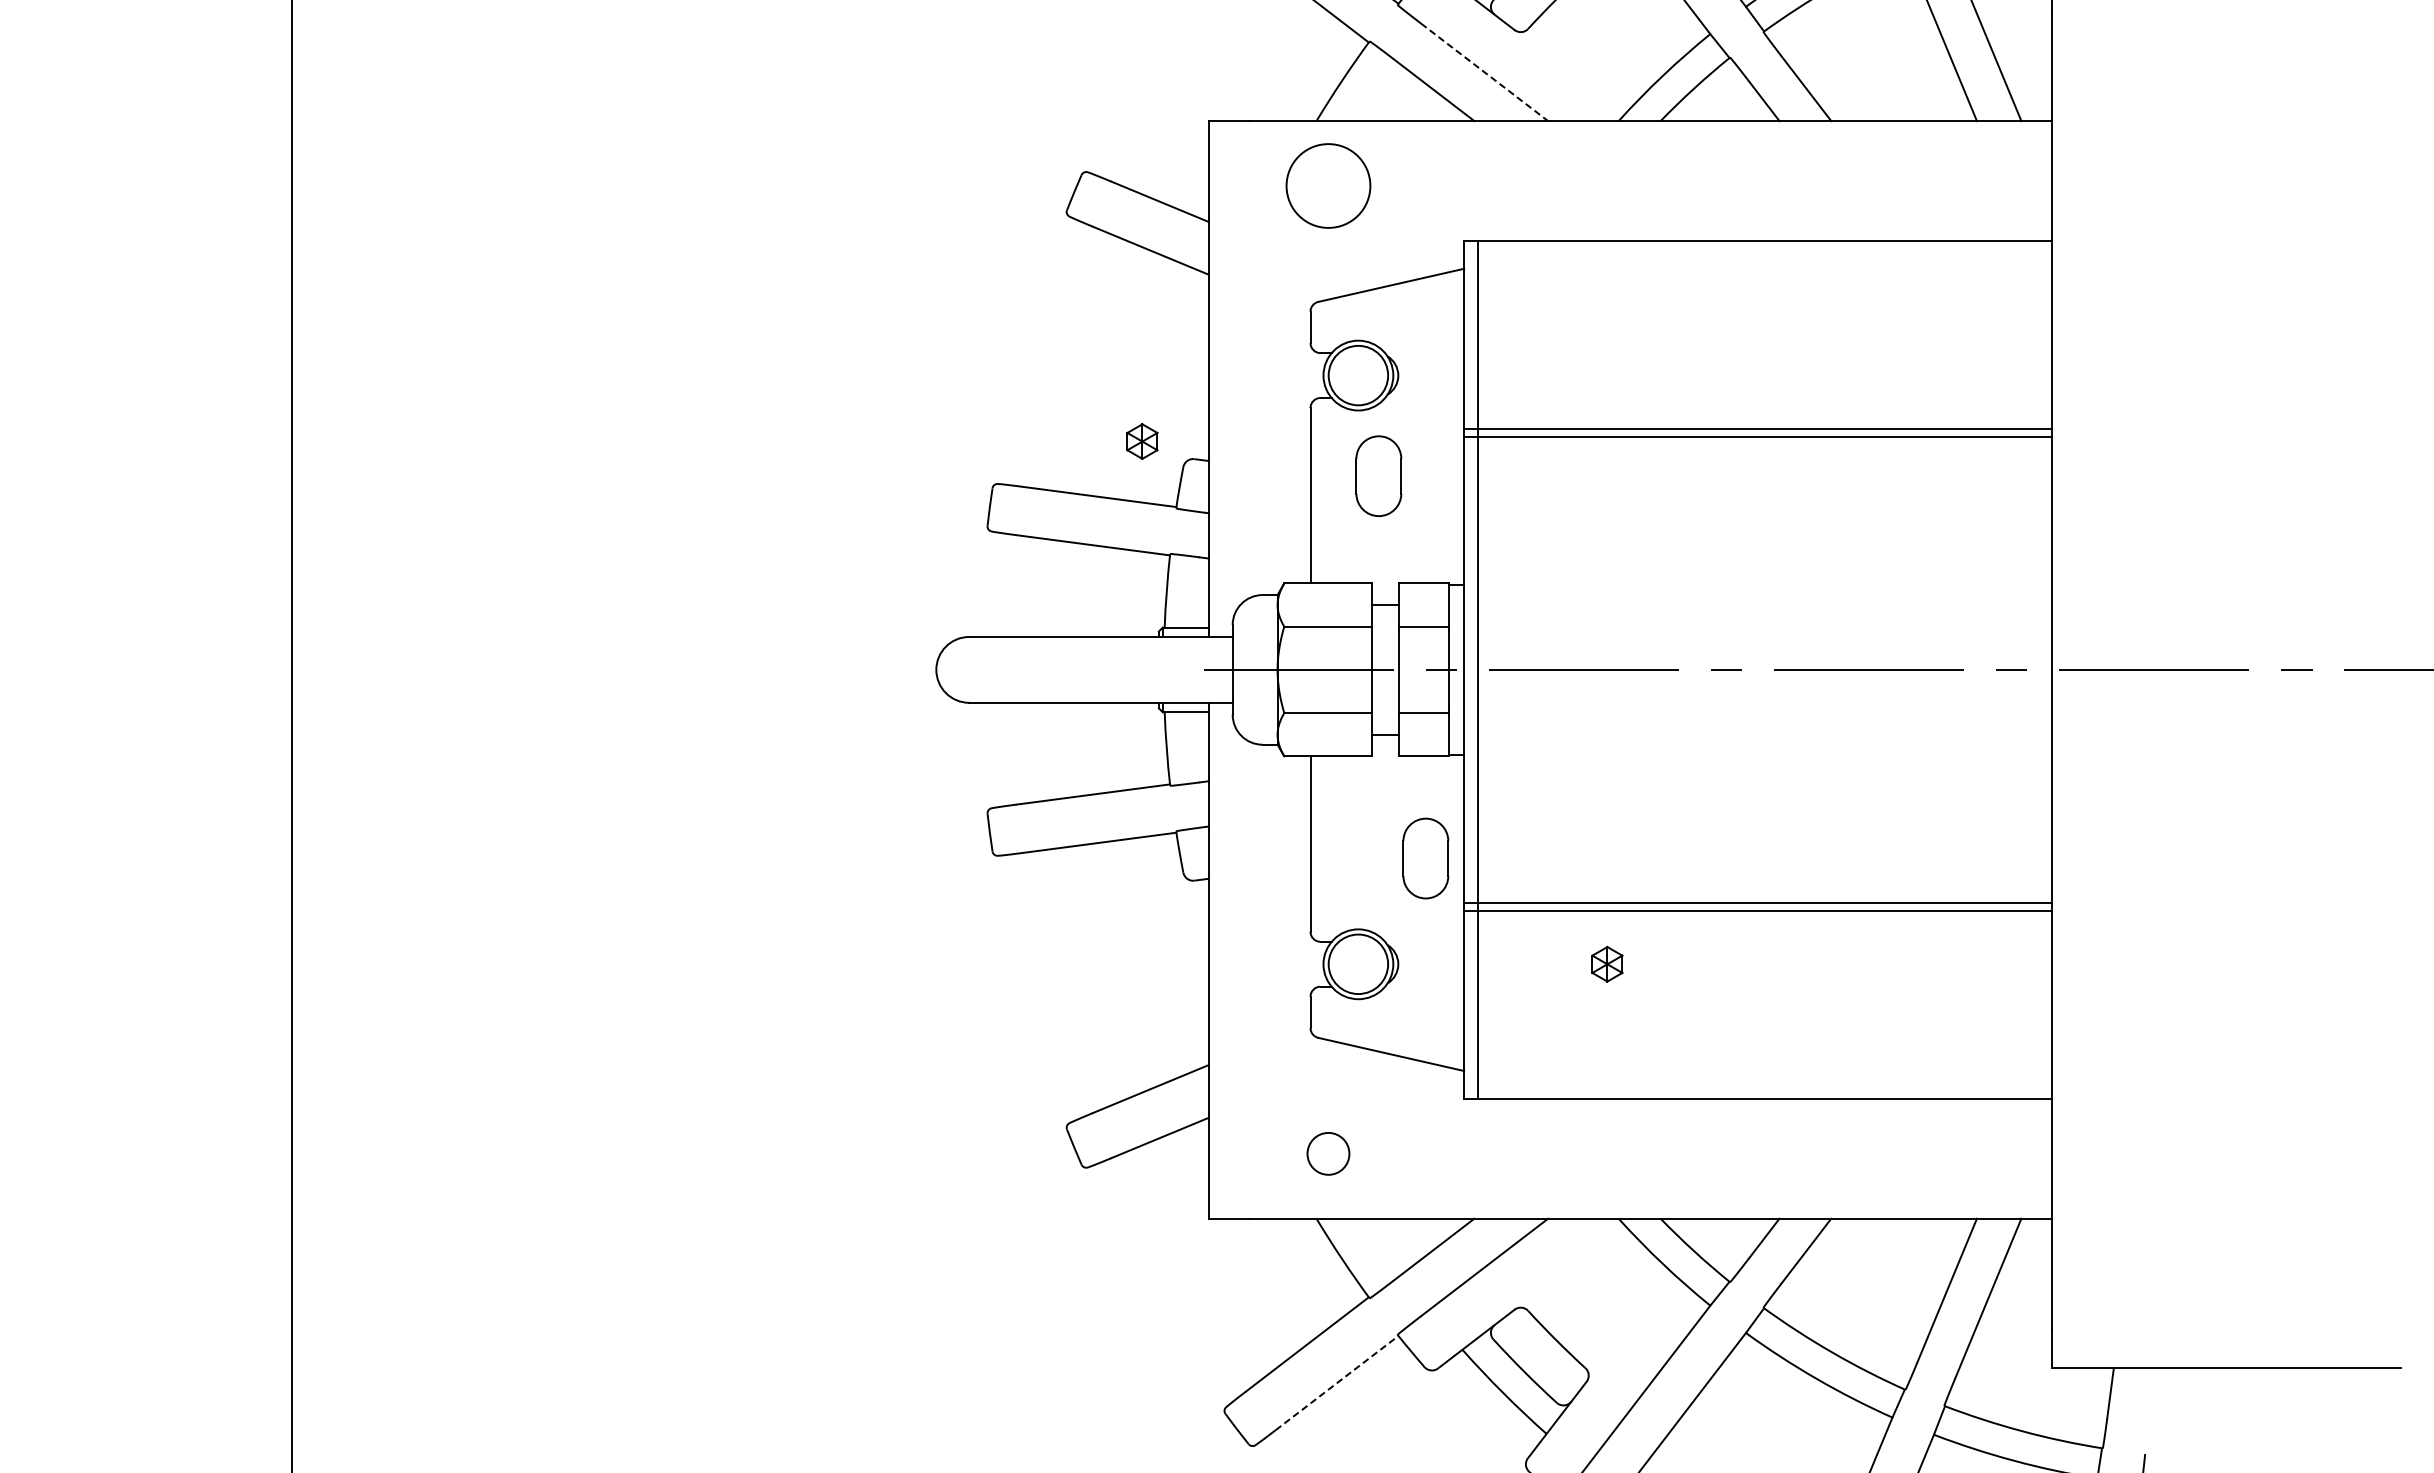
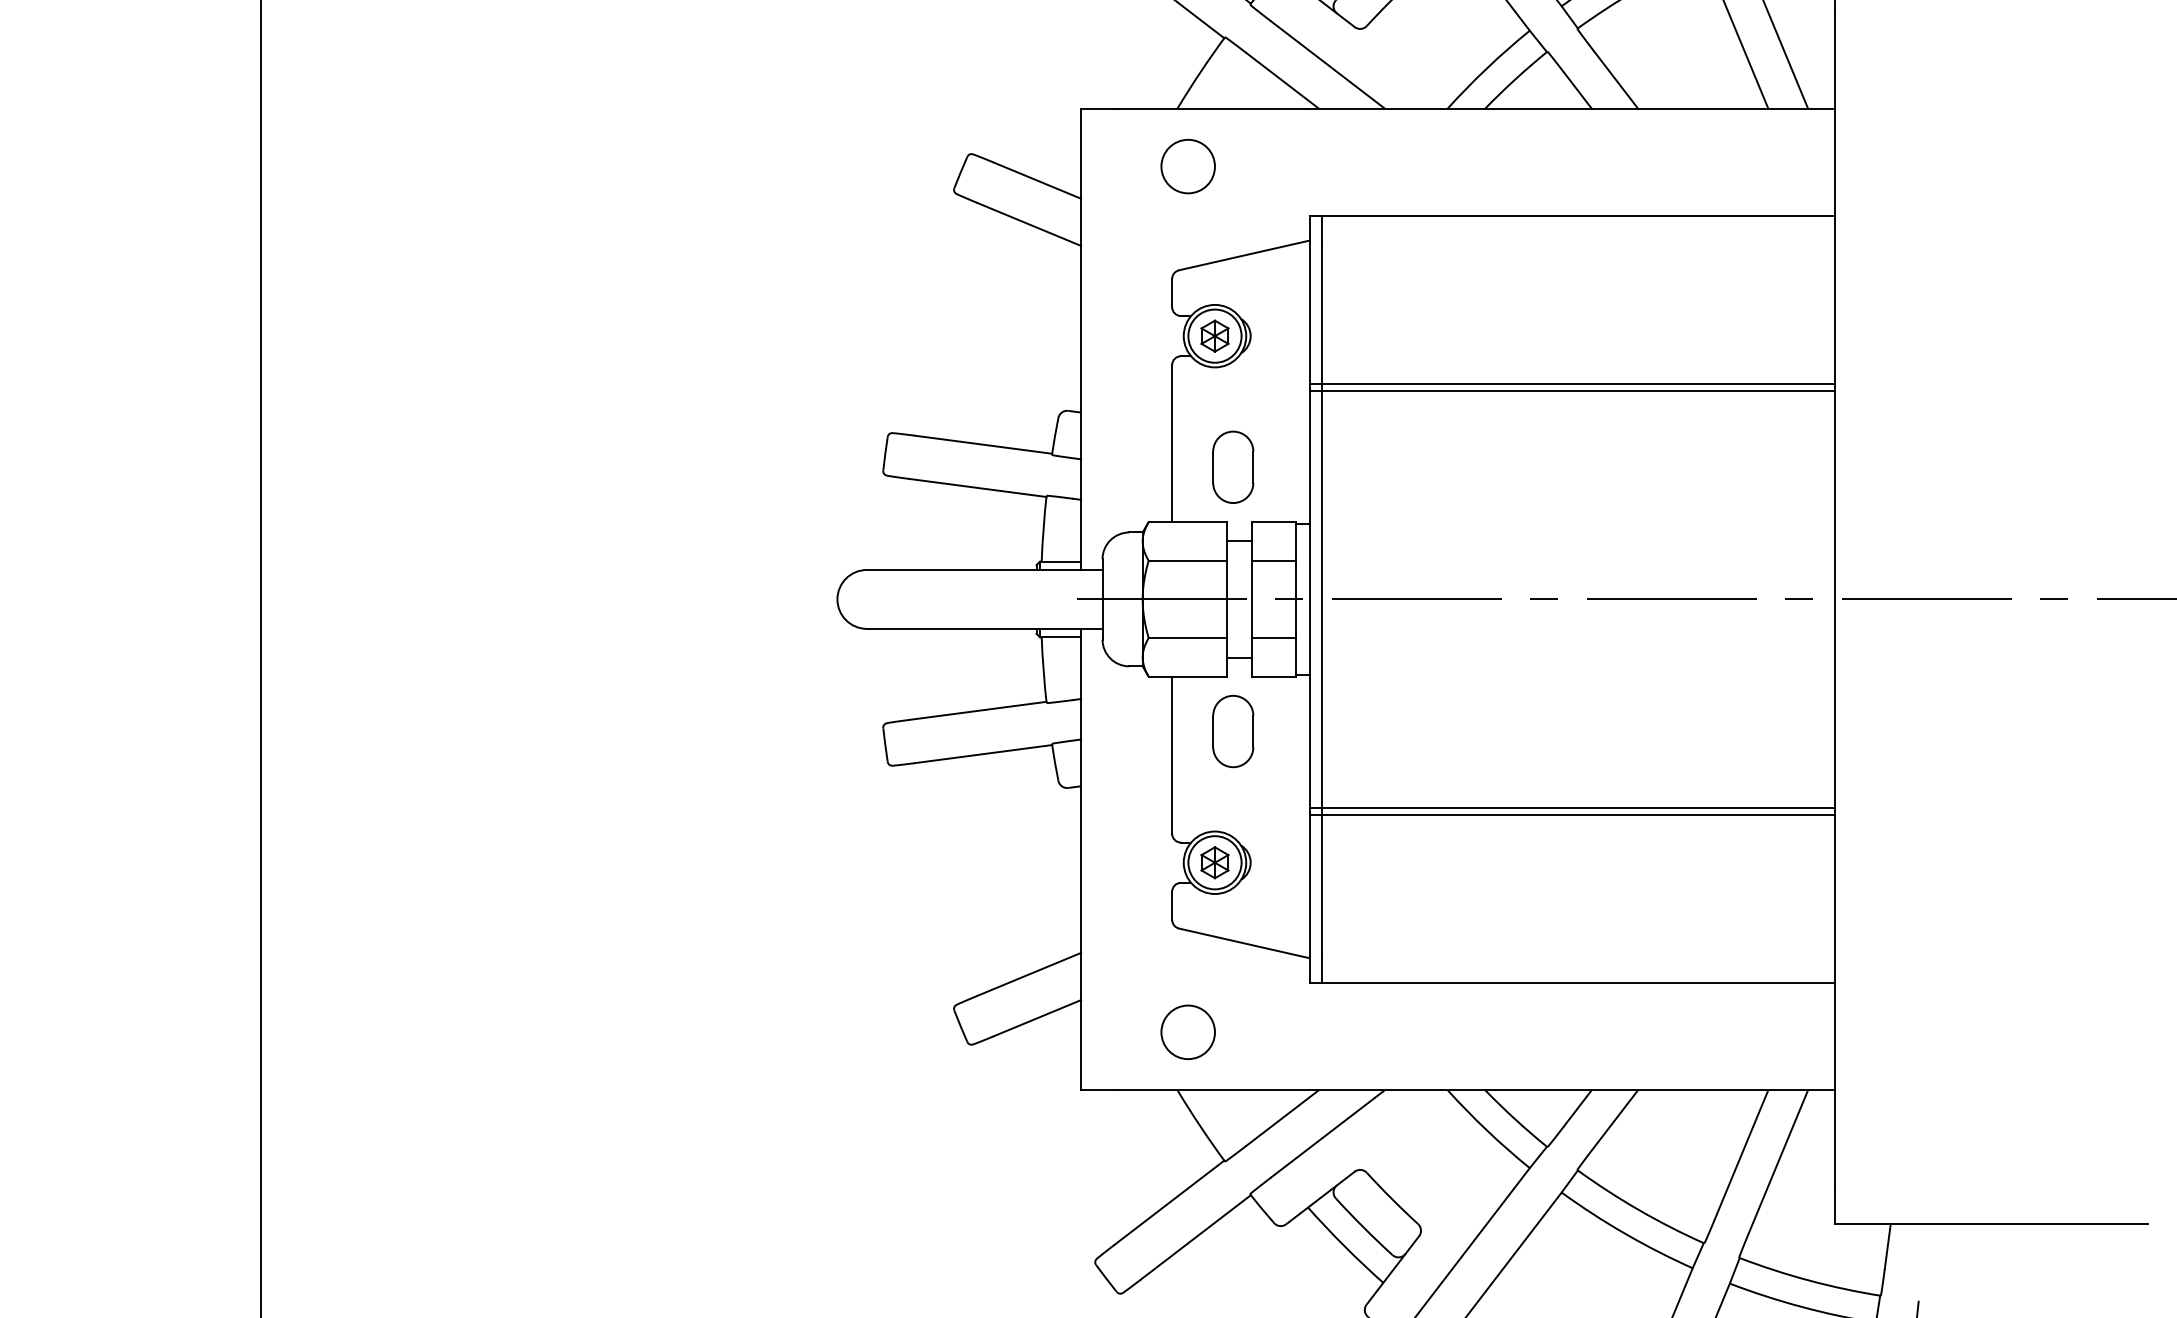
line: (1485, 72) -> (1328, 65), dashed -> solid
circle: (1328, 185) -> (1188, 166), size x0.71
part: (1142, 441) -> (1215, 336), moved
part: (1378, 475) -> (1232, 466), moved
part: (1425, 858) -> (1232, 731), moved
part: (1607, 963) -> (1215, 862), moved
circle: (1328, 1153) -> (1188, 1032), size x1.43
line: (1337, 1382) -> (1196, 1236), dashed -> solid

